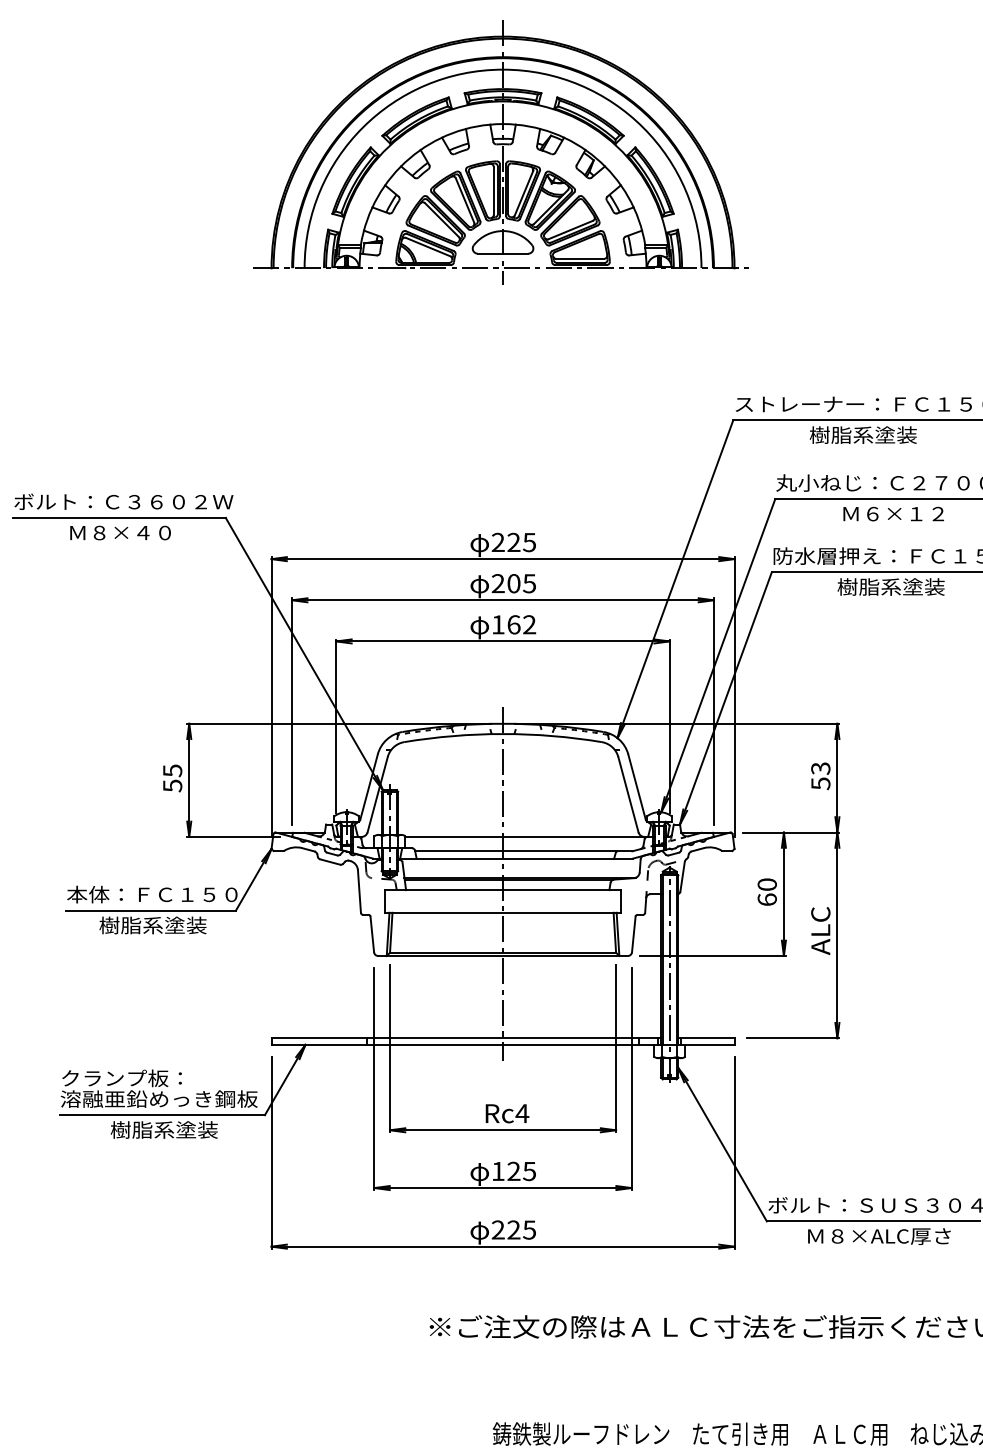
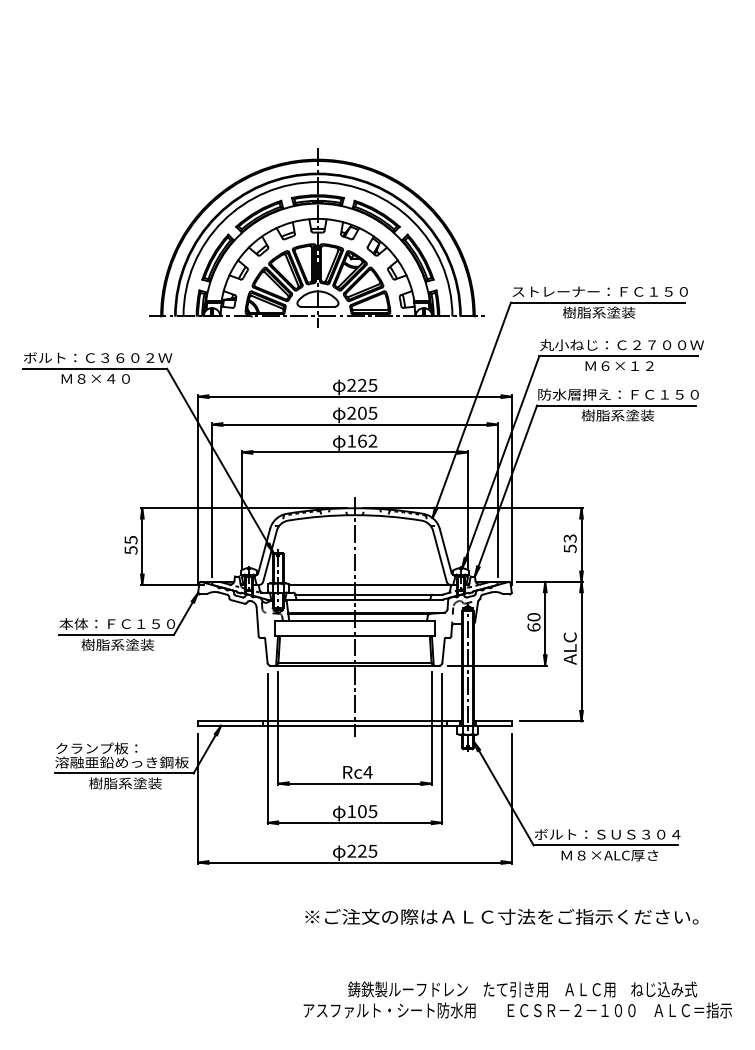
part: (500, 151) -> (316, 237), moved
text: (514, 1171) -> (362, 811), 125 -> 105

